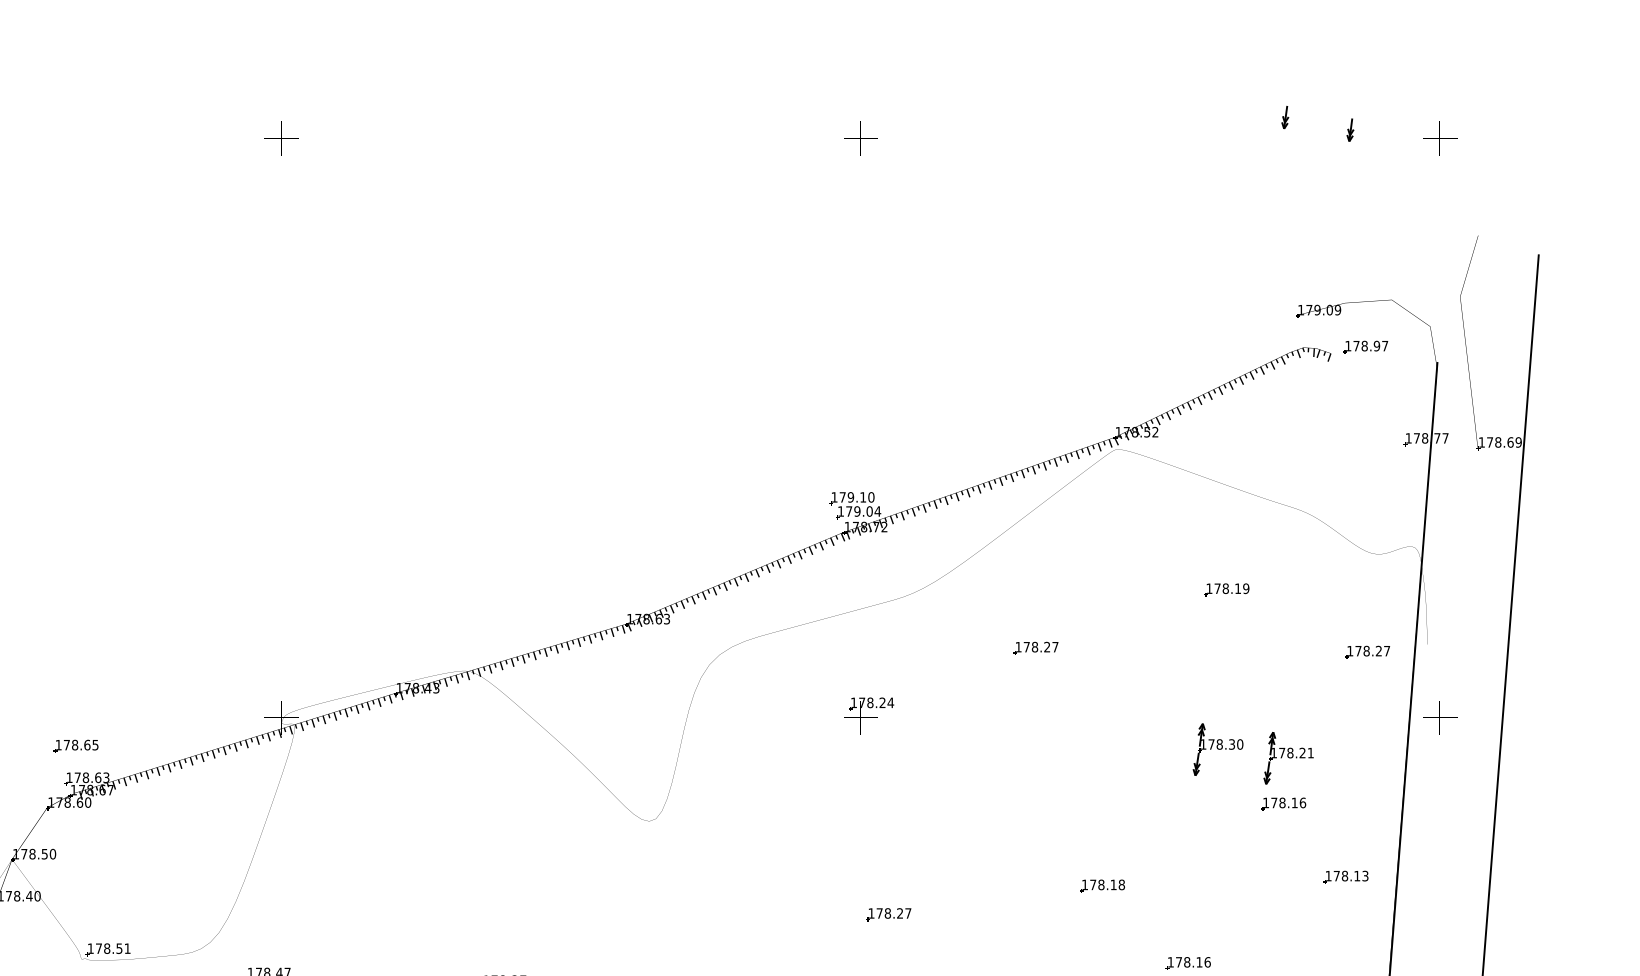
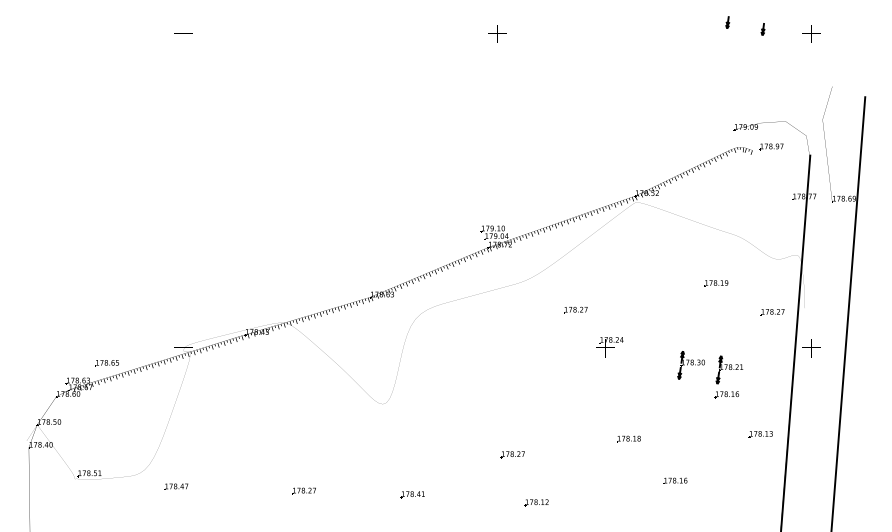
text: (1227, 589) -> (716, 283), moved
text: (1035, 646) -> (575, 309), moved
text: (868, 716) -> (609, 347), moved
text: (75, 746) -> (106, 363), moved

